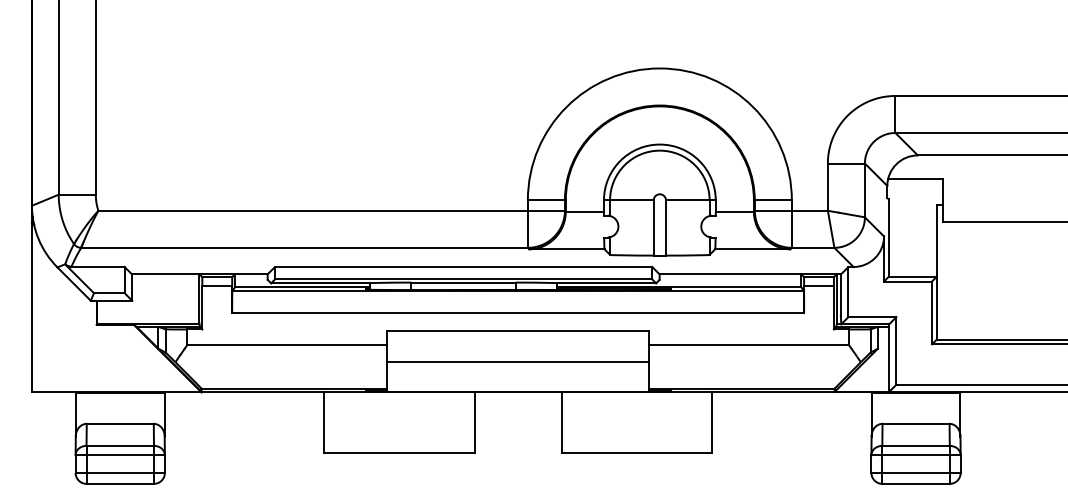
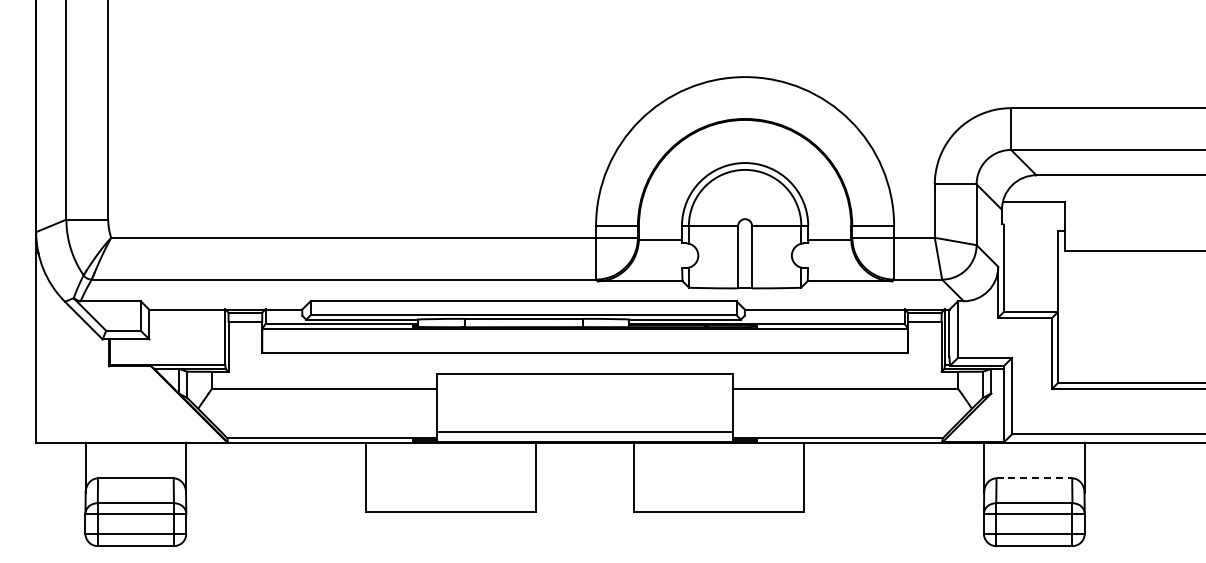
line: (517, 361) -> (584, 432), moved
line: (916, 423) -> (1034, 478), solid -> dashed

